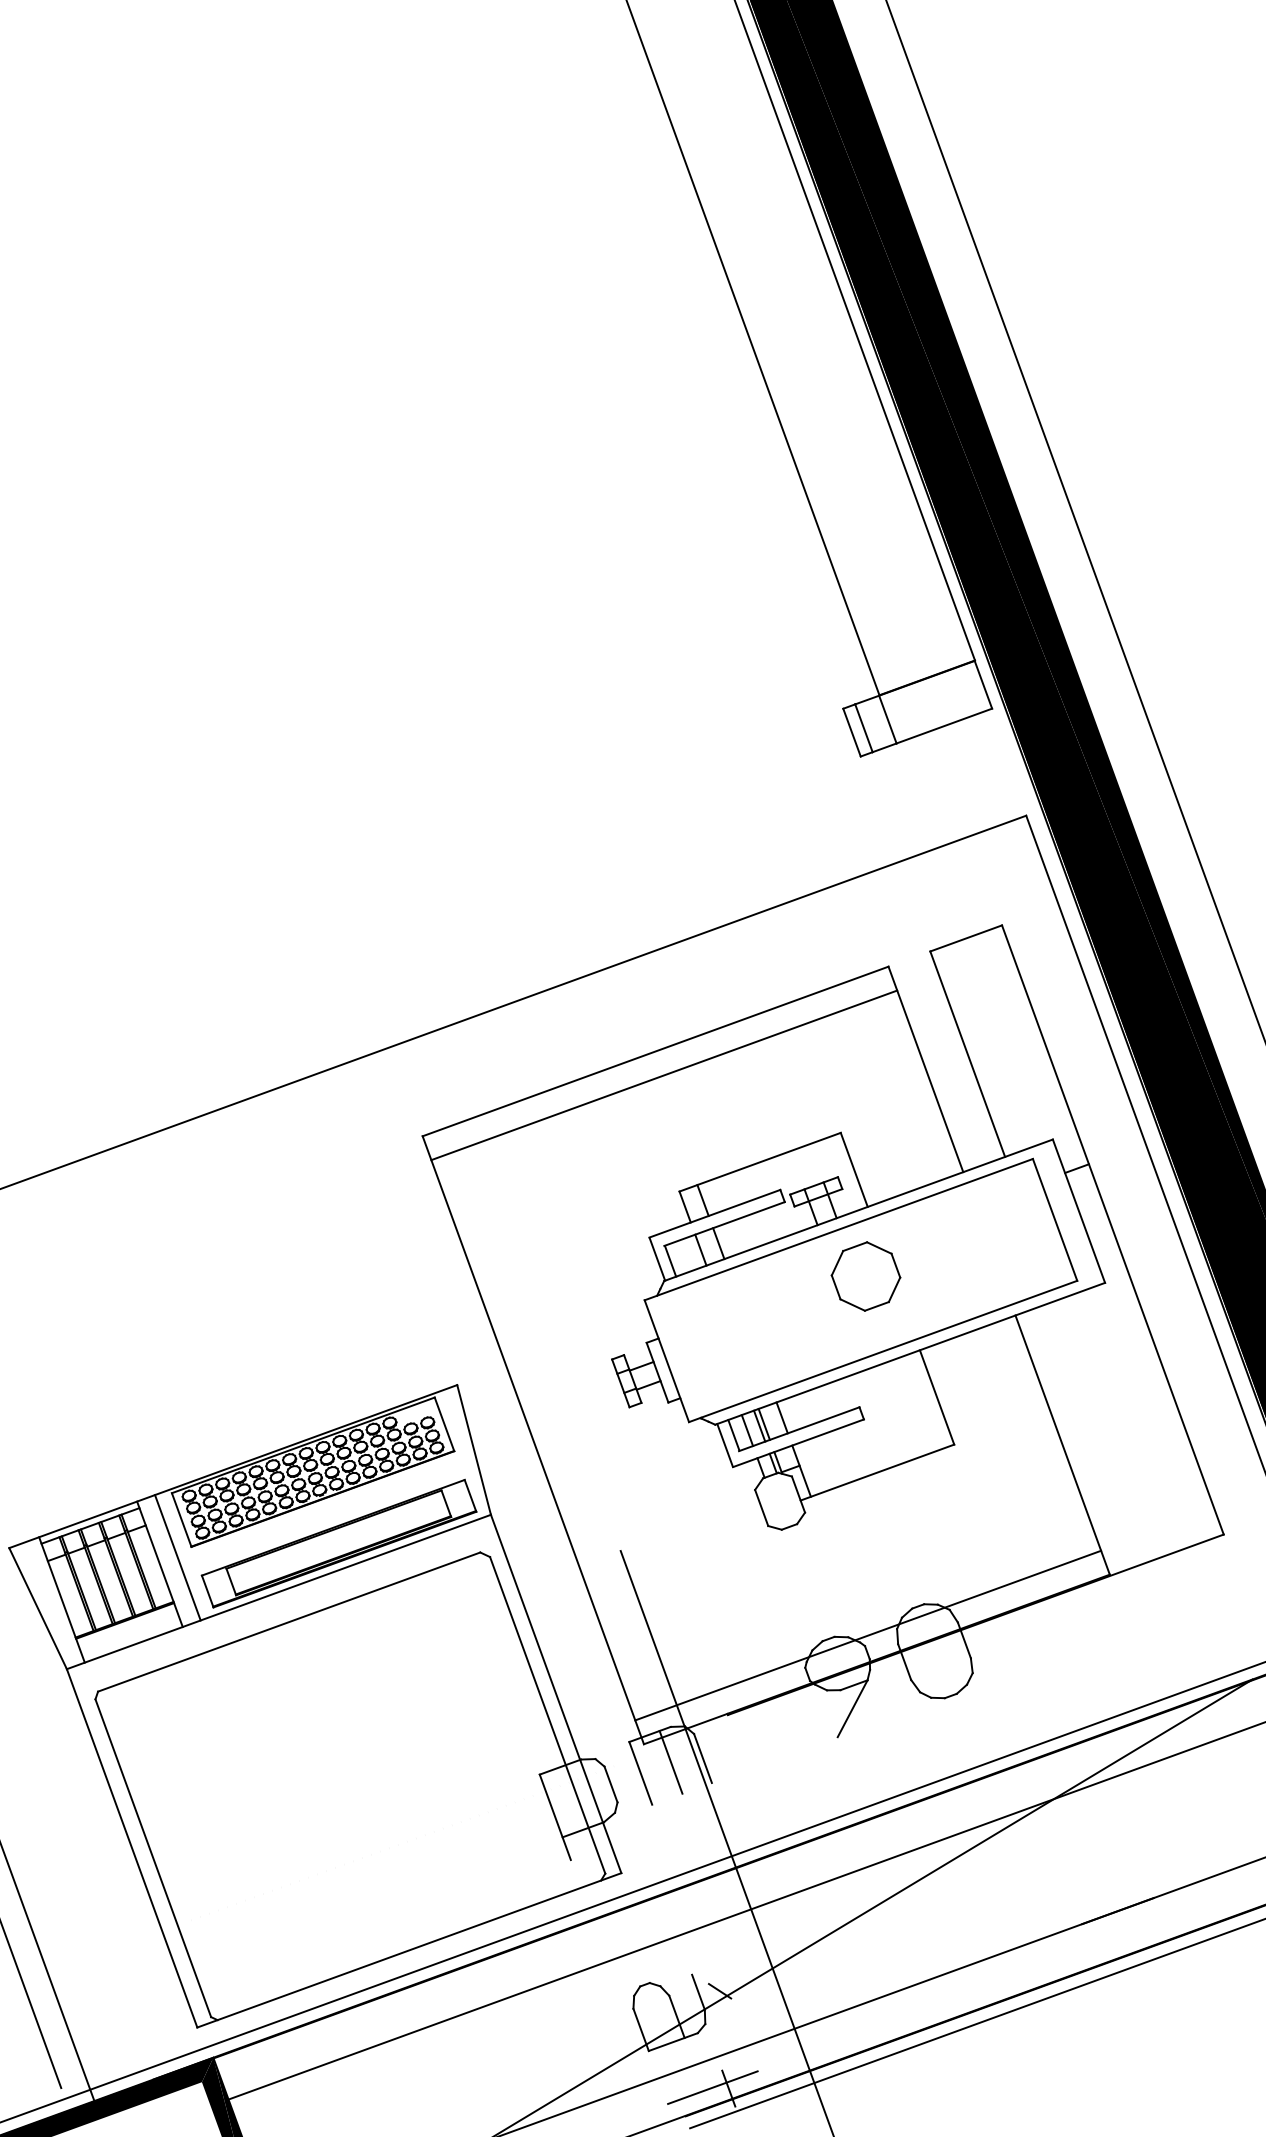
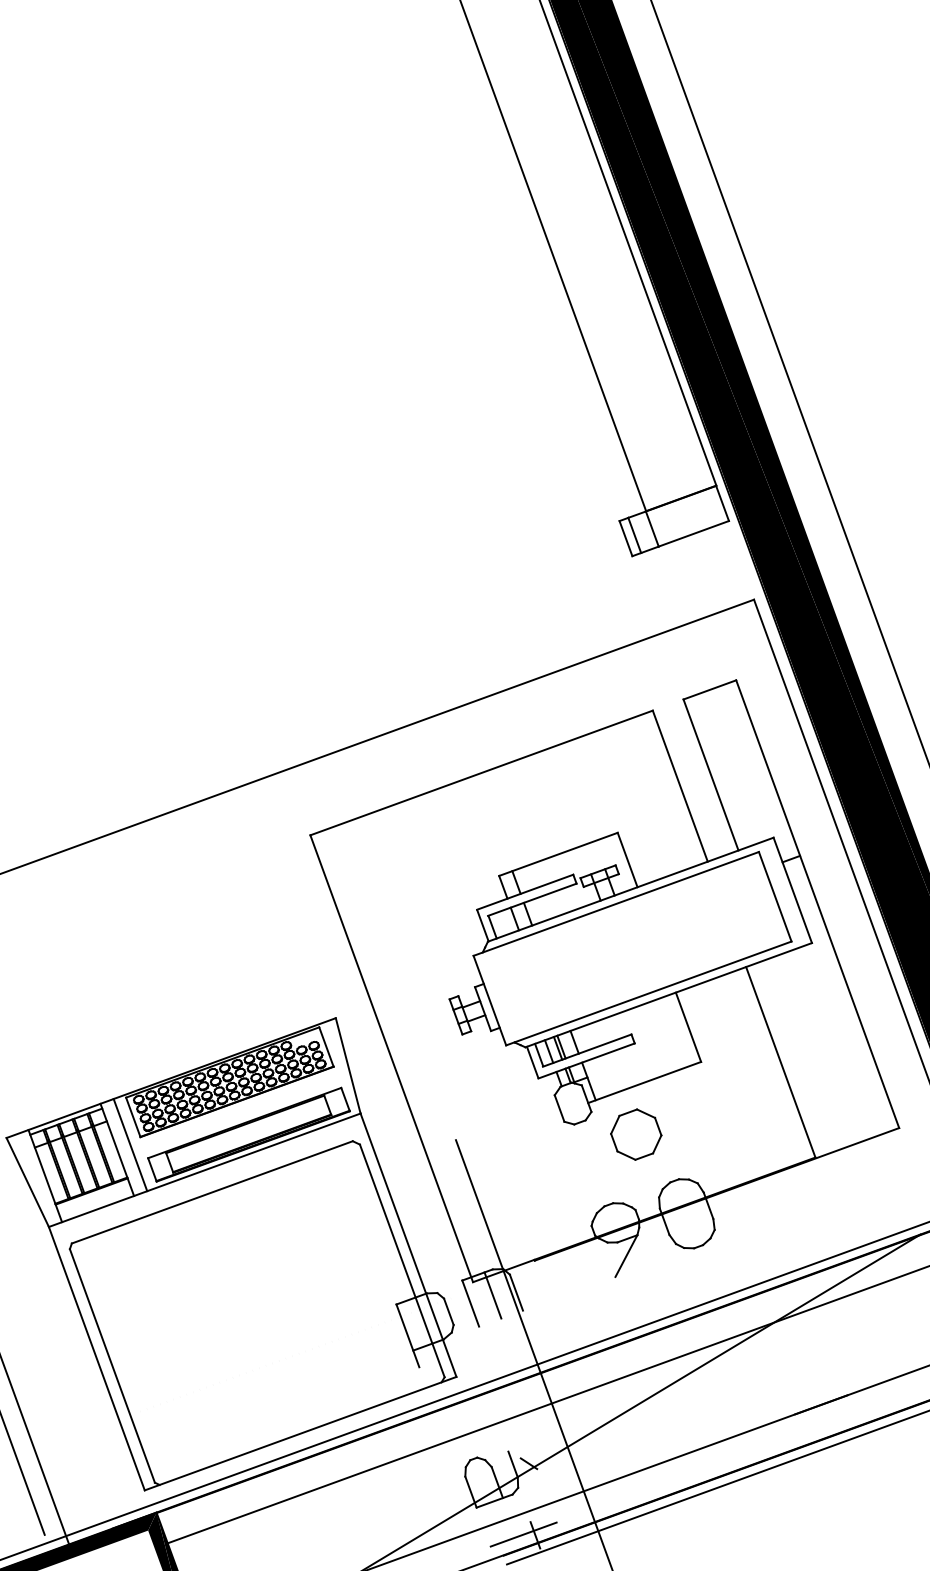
line: (664, 1075) -> (488, 790), removed
part: (865, 1276) -> (635, 1134), moved
line: (868, 1635) -> (638, 1202), removed

